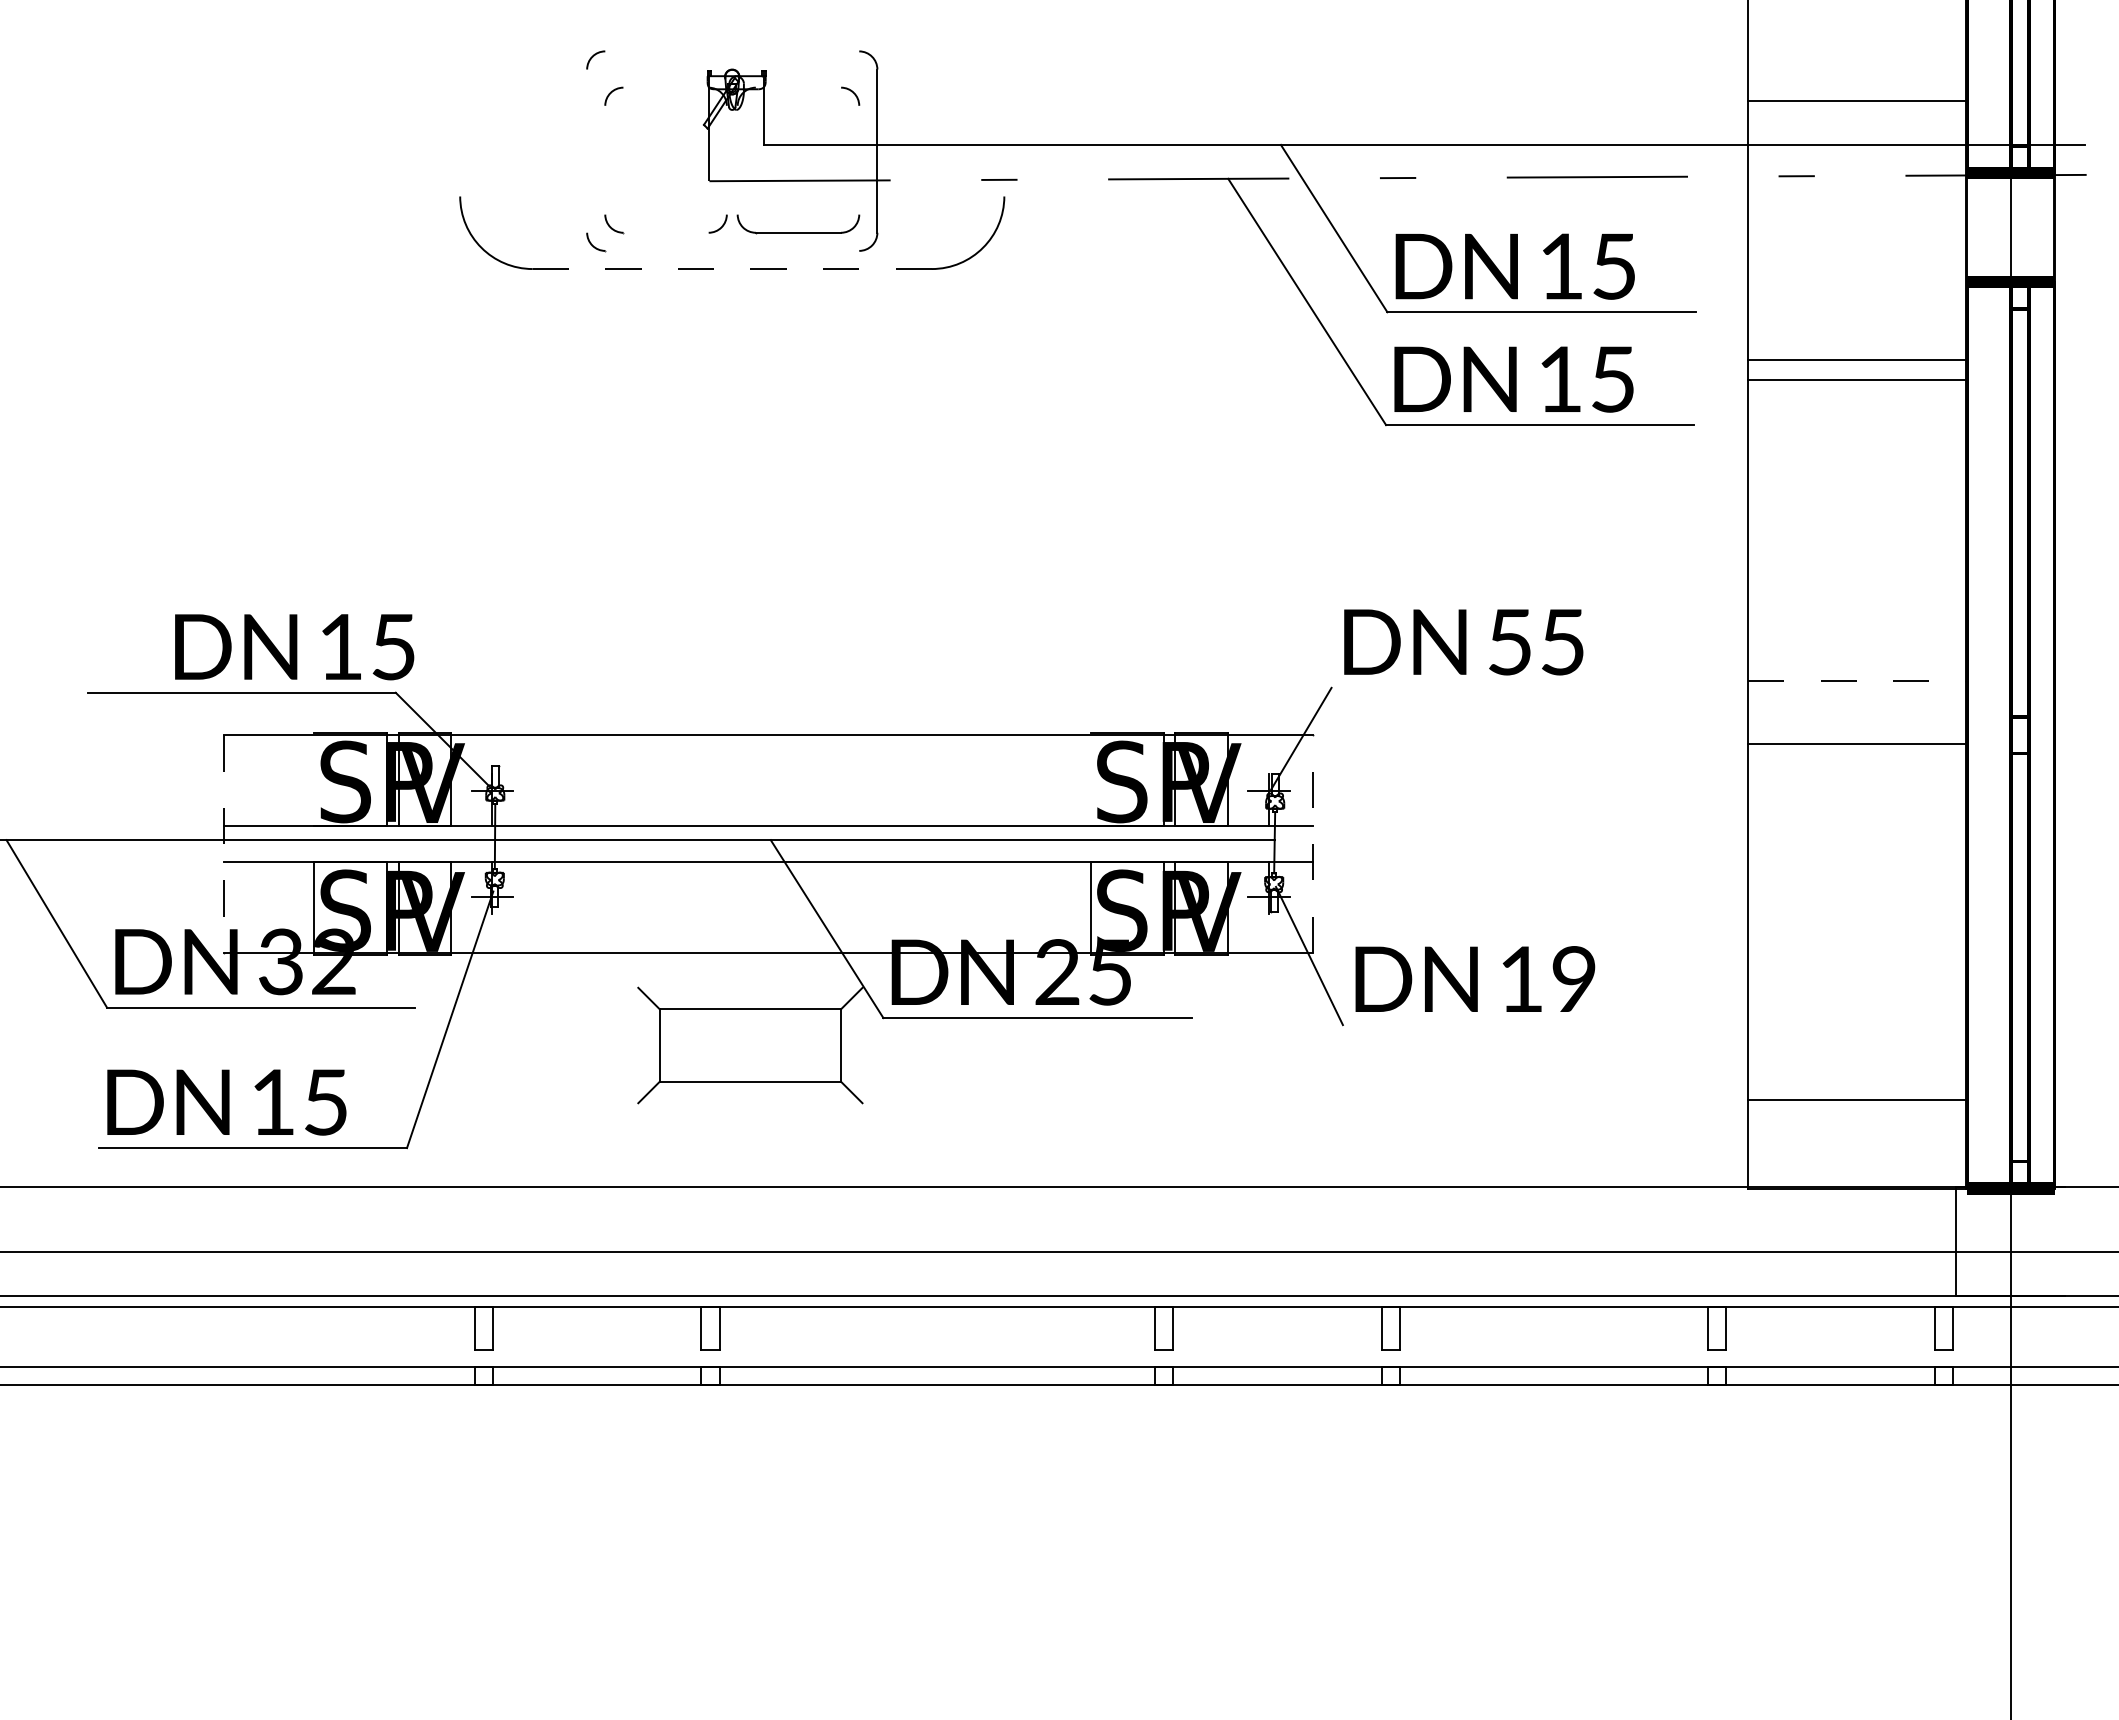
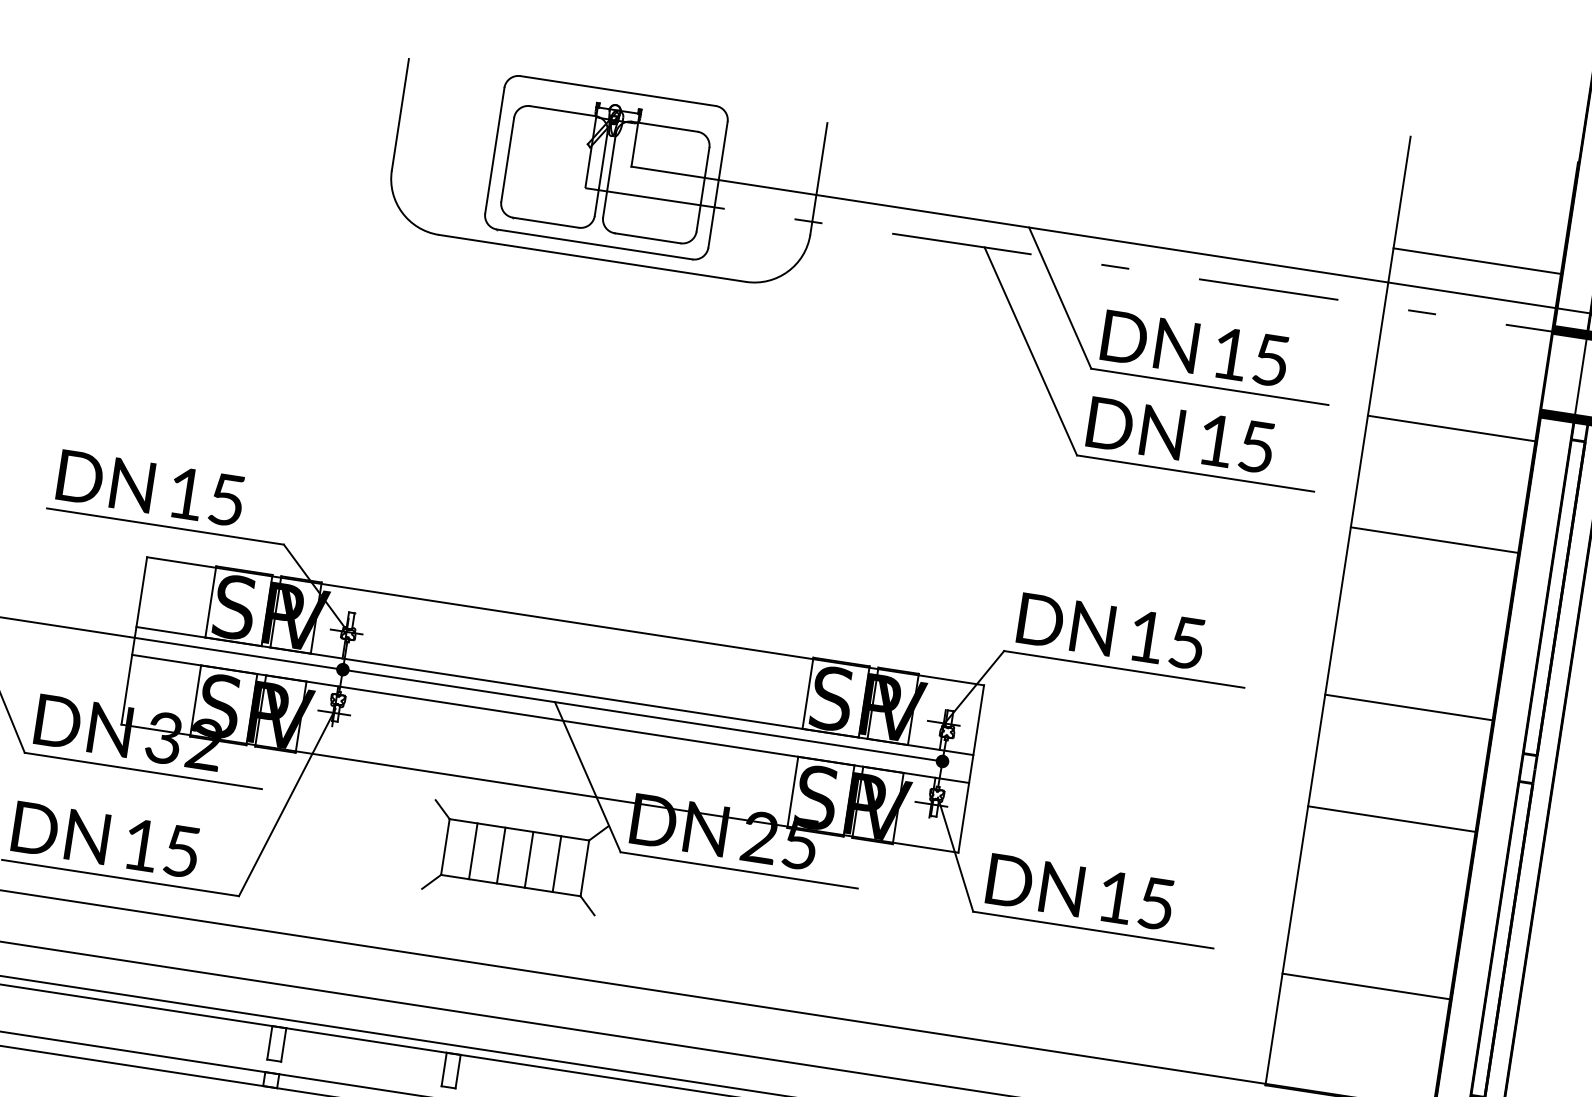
line: (732, 51) -> (618, 91), added
line: (665, 87) -> (562, 110), added
line: (798, 87) -> (664, 126), added
line: (460, 123) -> (400, 114), added
line: (1004, 123) -> (819, 178), added
line: (587, 150) -> (495, 150), added
line: (605, 159) -> (507, 159), added
line: (726, 159) -> (601, 173), added
line: (737, 159) -> (609, 174), added
line: (859, 159) -> (703, 189), added
line: (665, 232) -> (545, 222), added
line: (732, 250) -> (594, 244), added
line: (732, 269) -> (592, 258), dashed -> solid
line: (1856, 360) -> (1434, 540), moved
line: (1856, 380) -> (1451, 428), moved
text: (1509, 642) -> (1146, 637), 55 -> 15
text: (294, 647) -> (150, 488), moved
line: (1856, 680) -> (1408, 707), dashed -> solid
line: (1487, 687) -> (1124, 669), added
line: (1856, 744) -> (1391, 819), moved
line: (314, 779) -> (211, 601), added
line: (1090, 779) -> (807, 693), added
fill: (494, 839) -> (342, 669), added
fill: (1274, 839) -> (942, 760), added
line: (224, 844) -> (134, 641), dashed -> solid
line: (1312, 844) -> (971, 769), dashed -> solid
text: (1573, 979) -> (1155, 903), 19 -> 15
line: (1498, 1025) -> (1092, 930), added
line: (696, 1045) -> (473, 851), added
line: (732, 1045) -> (501, 855), added
line: (768, 1045) -> (529, 859), added
line: (804, 1045) -> (556, 864), added
line: (1856, 1099) -> (1366, 986), moved

